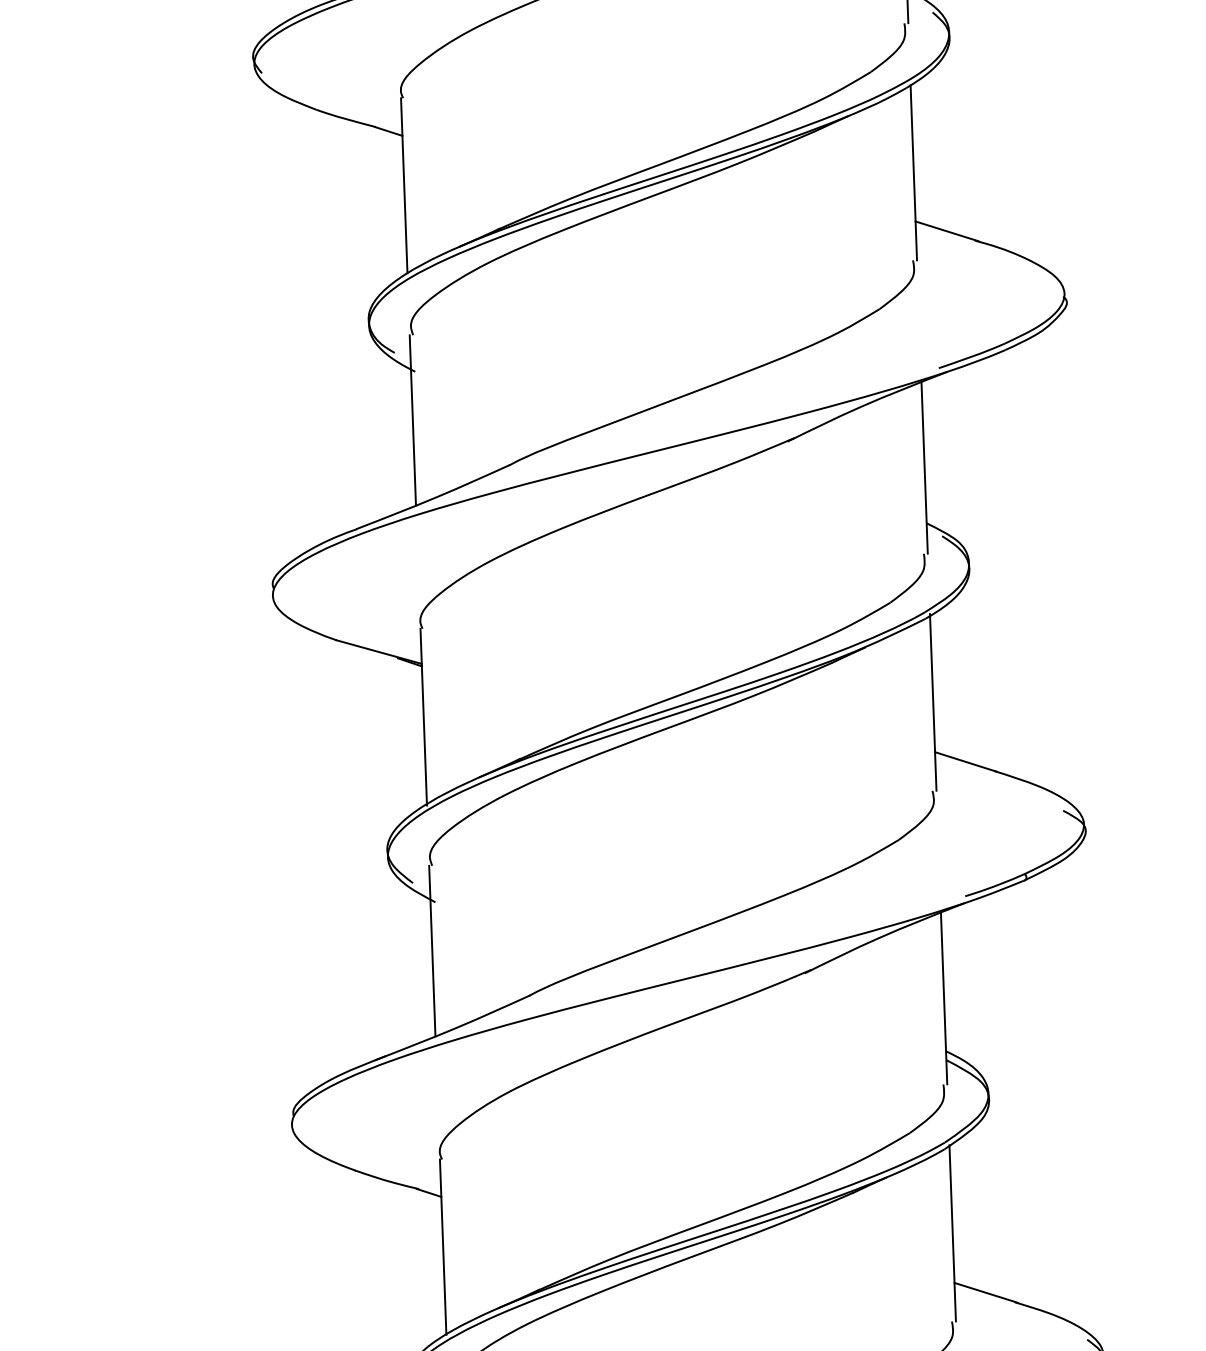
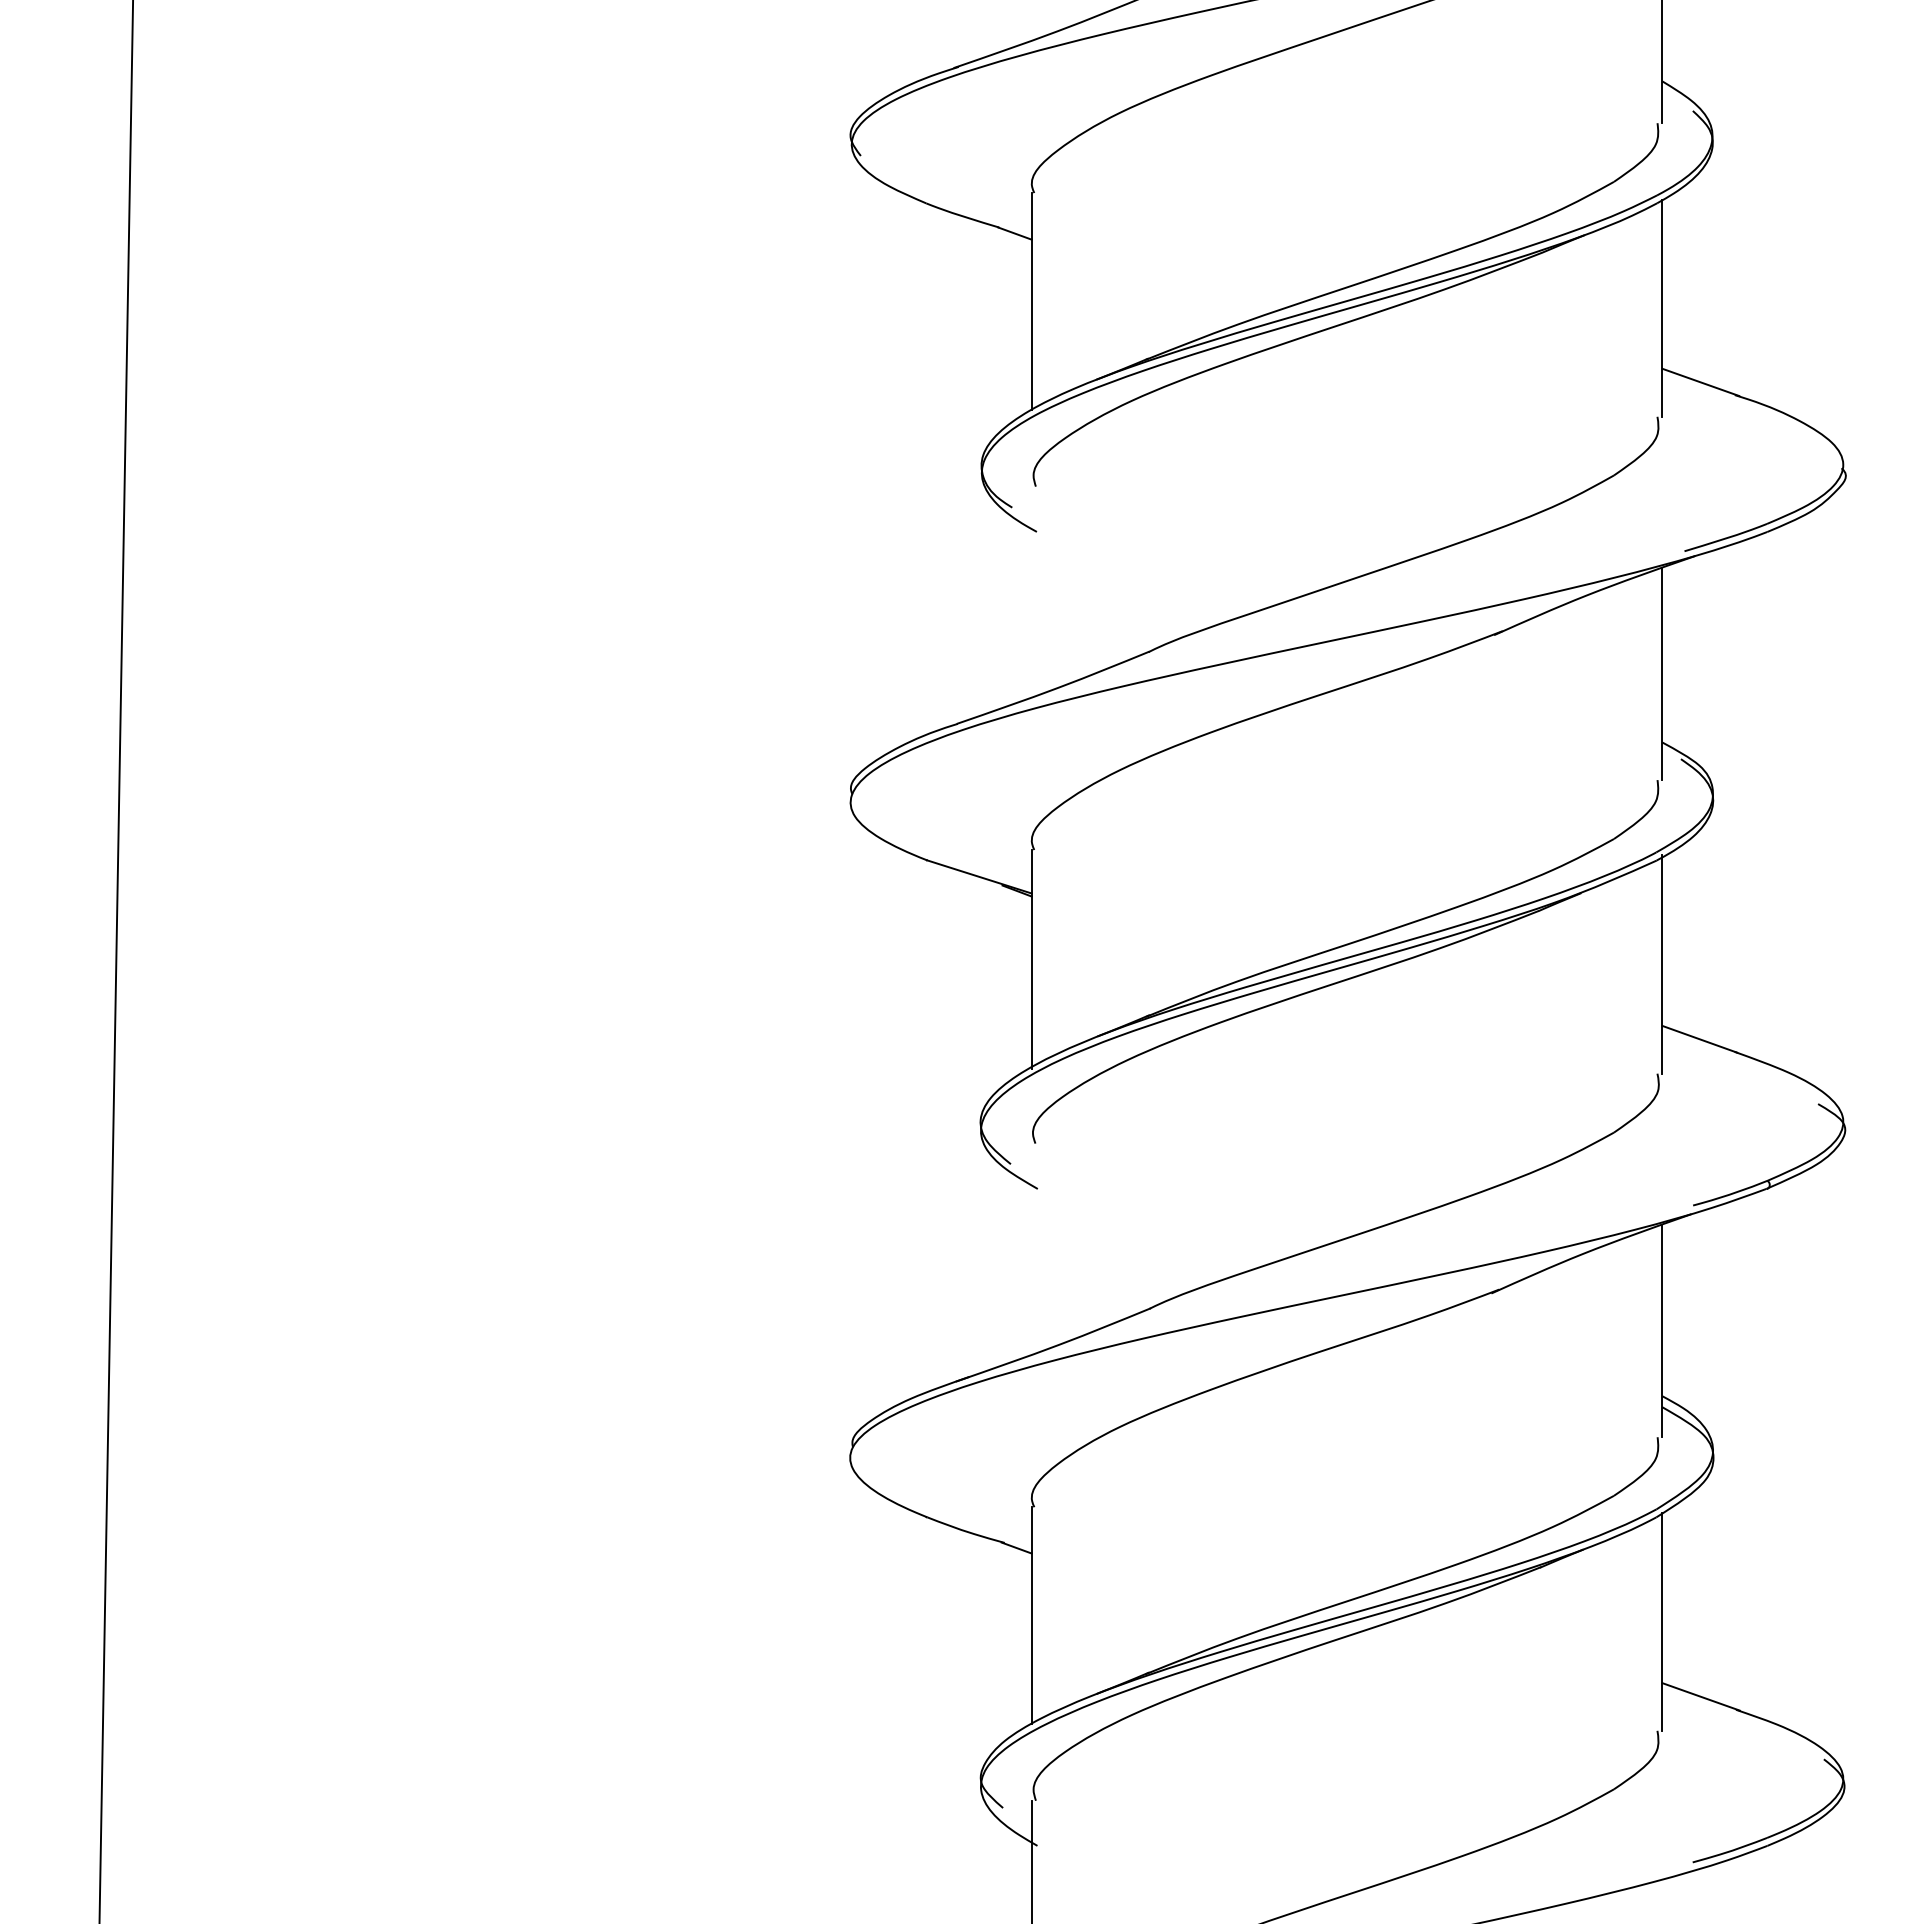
line: (412, 420) -> (1031, 591), removed
line: (432, 950) -> (1031, 1248), removed

